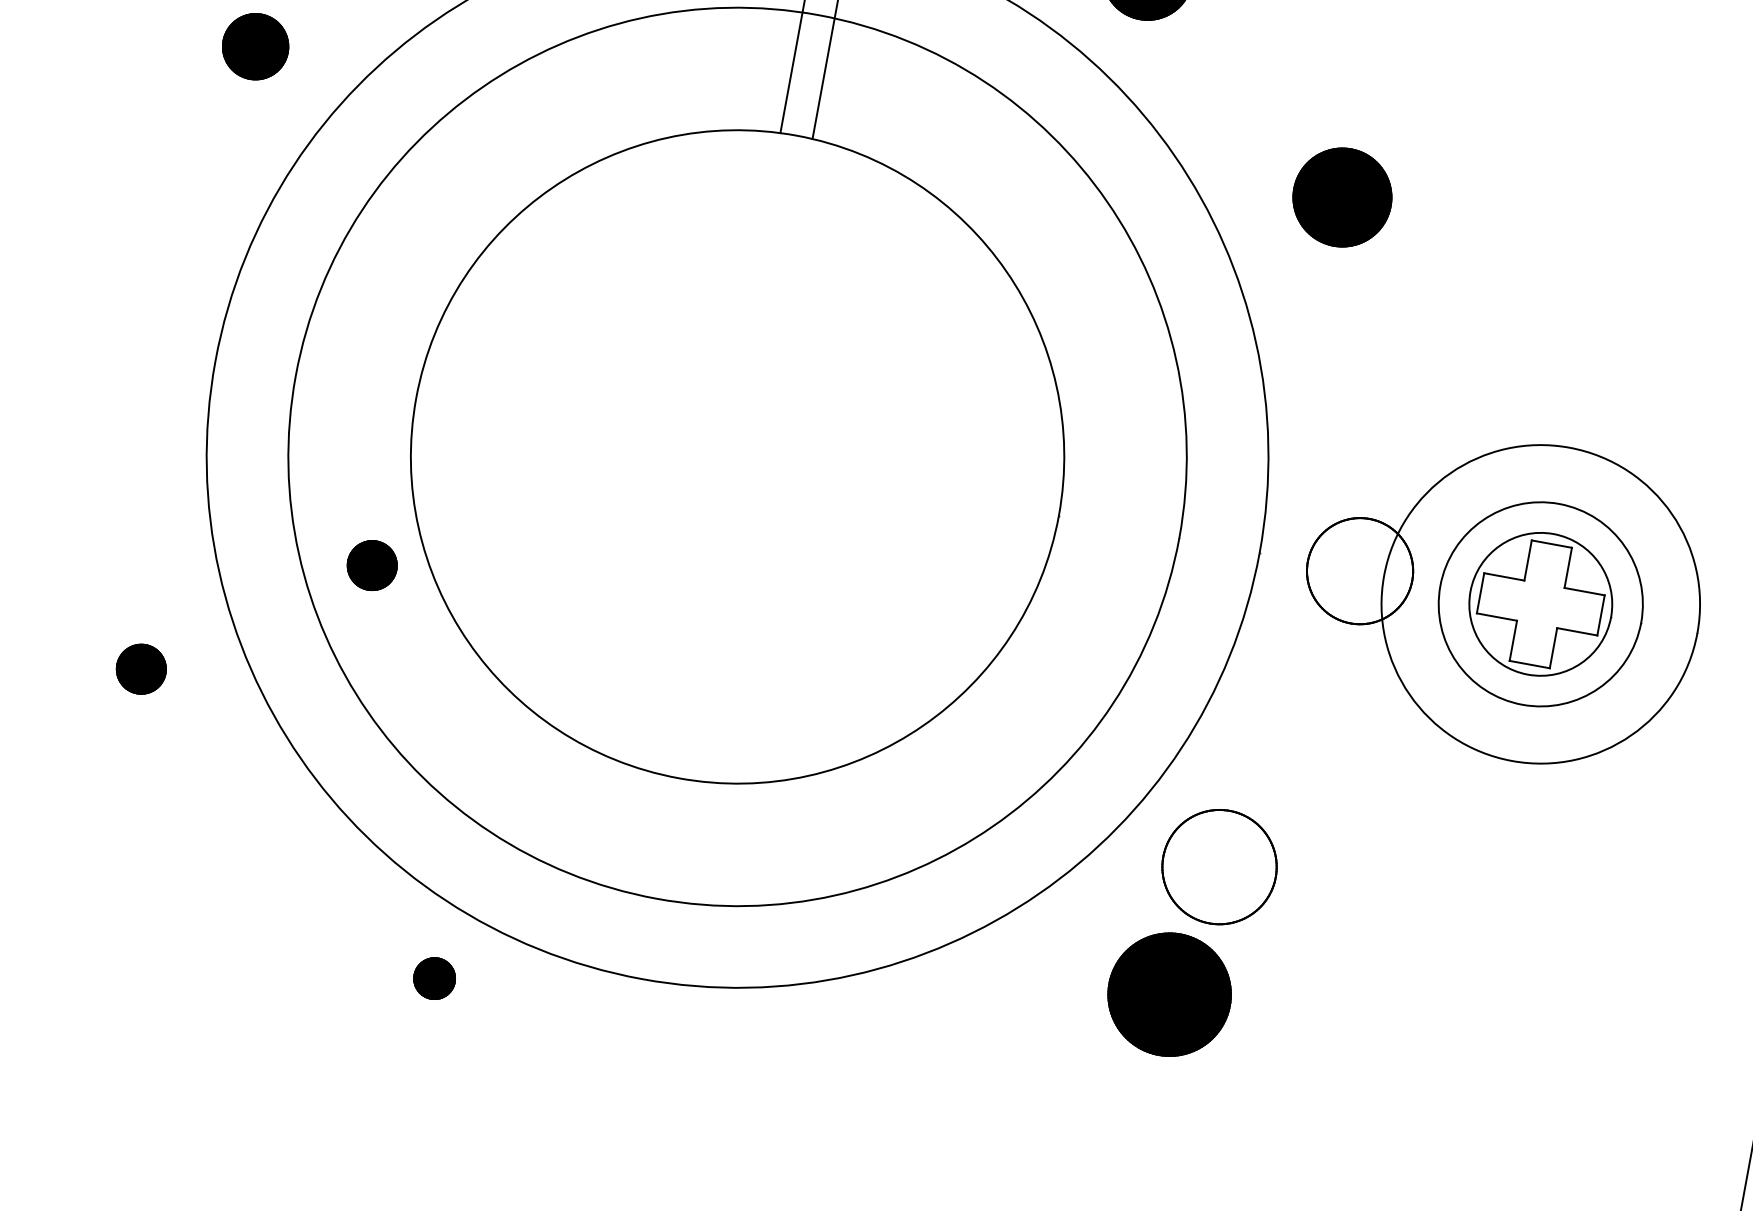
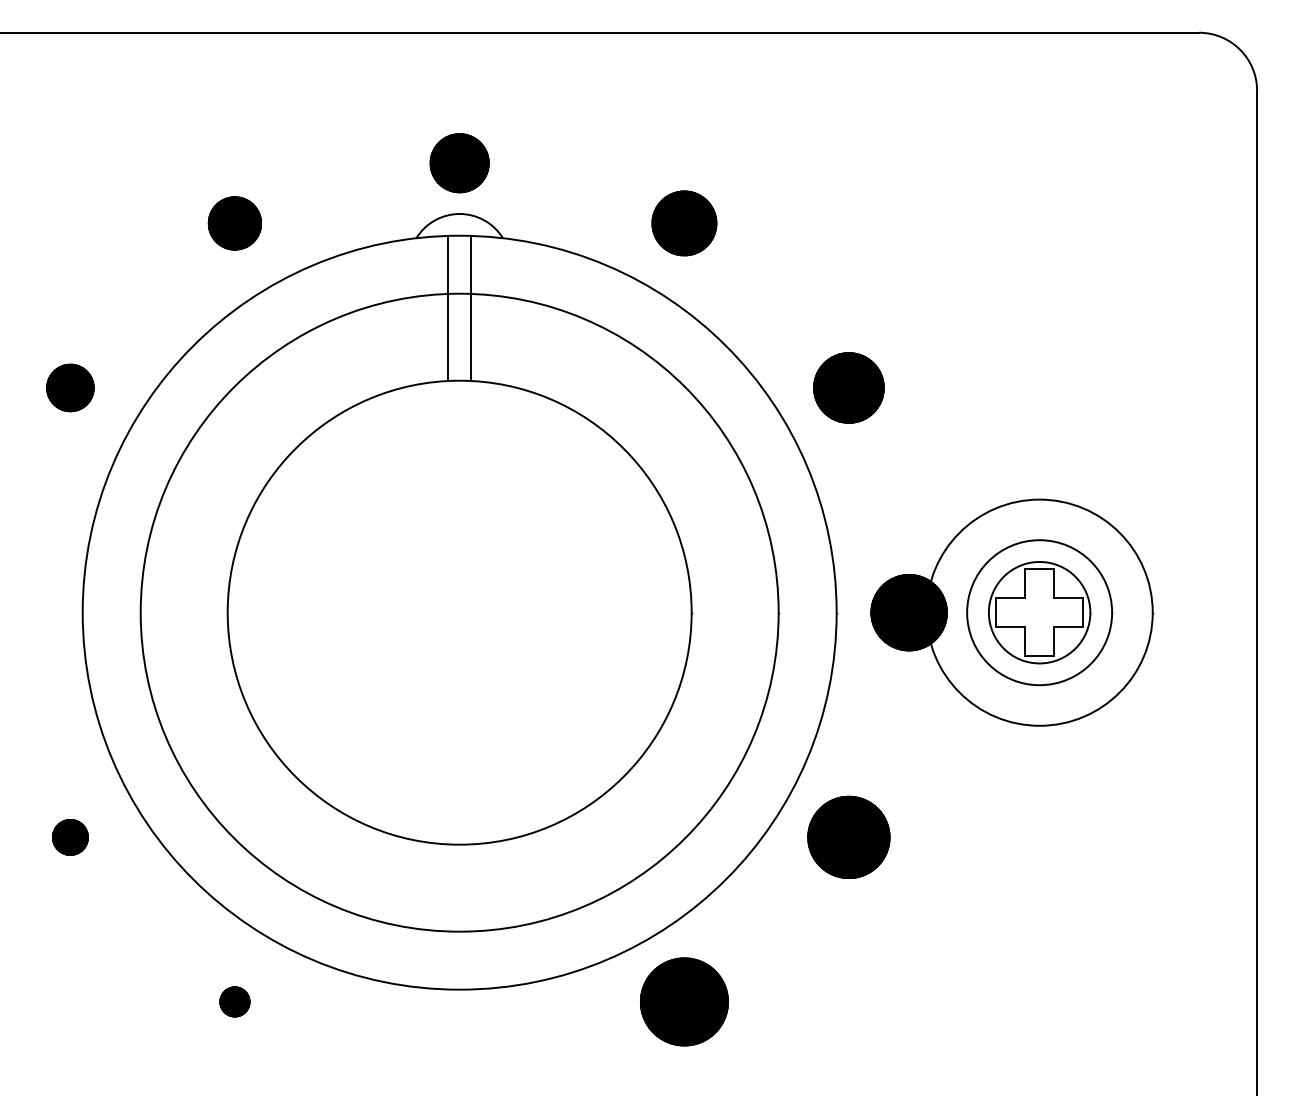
part: (1341, 196) -> (848, 387), moved
part: (372, 565) -> (218, 735), removed
fill: (1359, 570) -> (908, 612), added
fill: (1218, 867) -> (848, 837), added
part: (434, 977) -> (234, 1001), moved
part: (1169, 994) -> (684, 1001), moved

